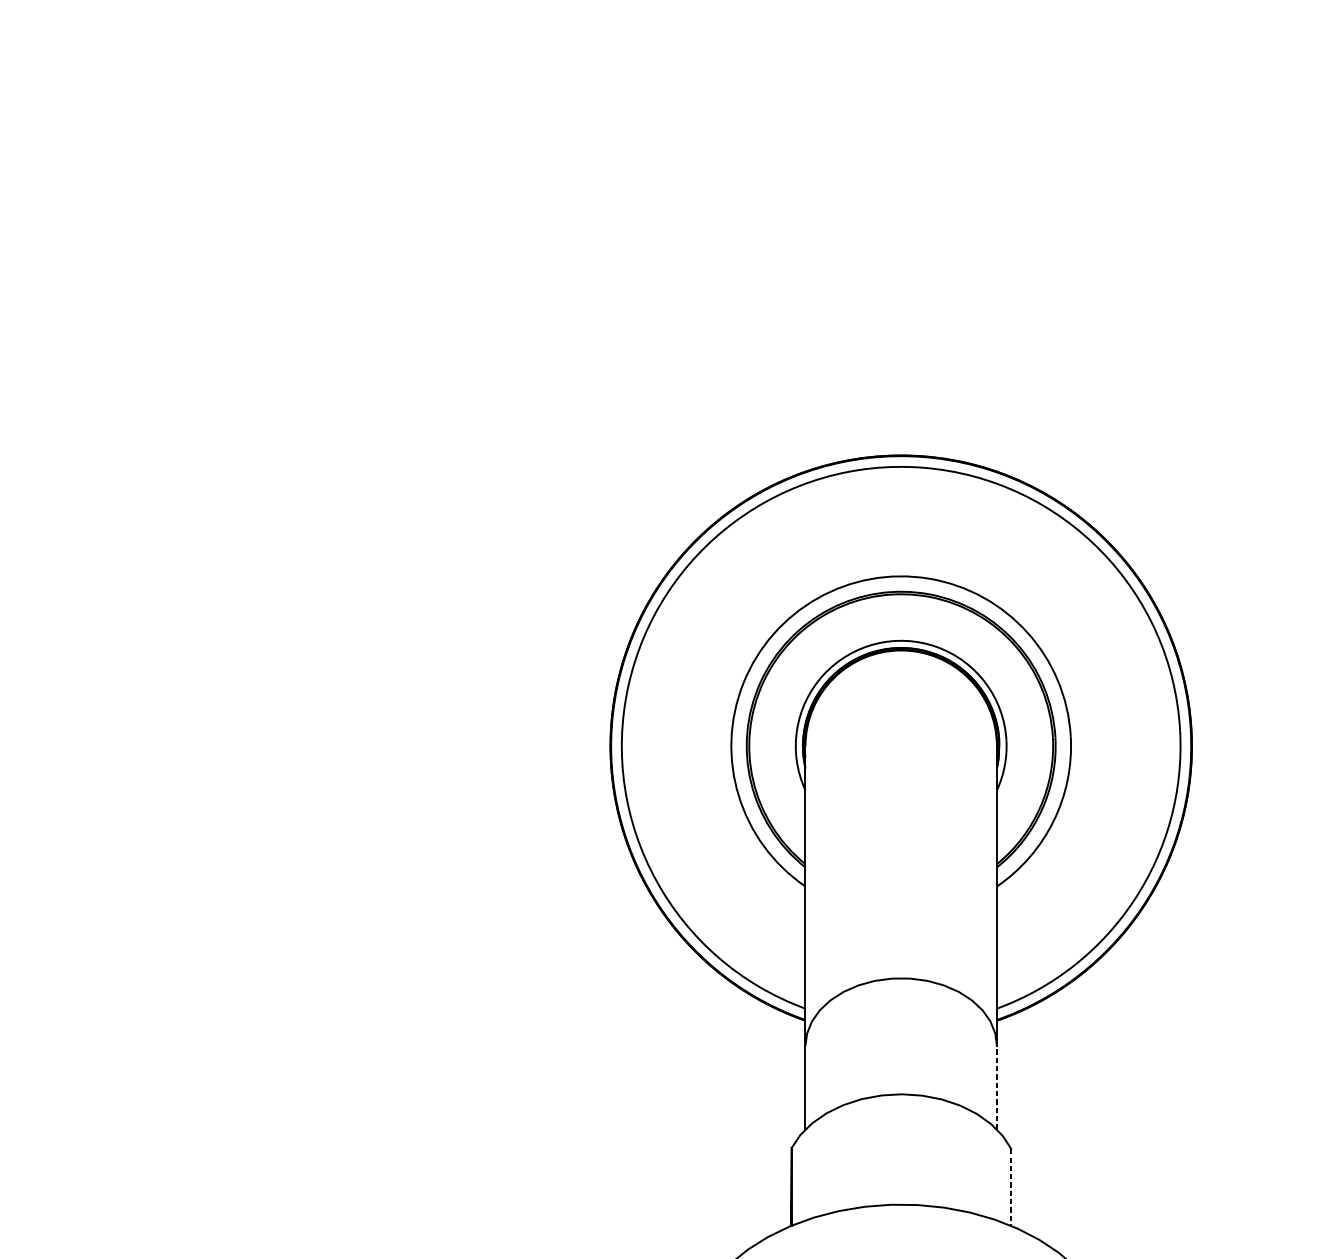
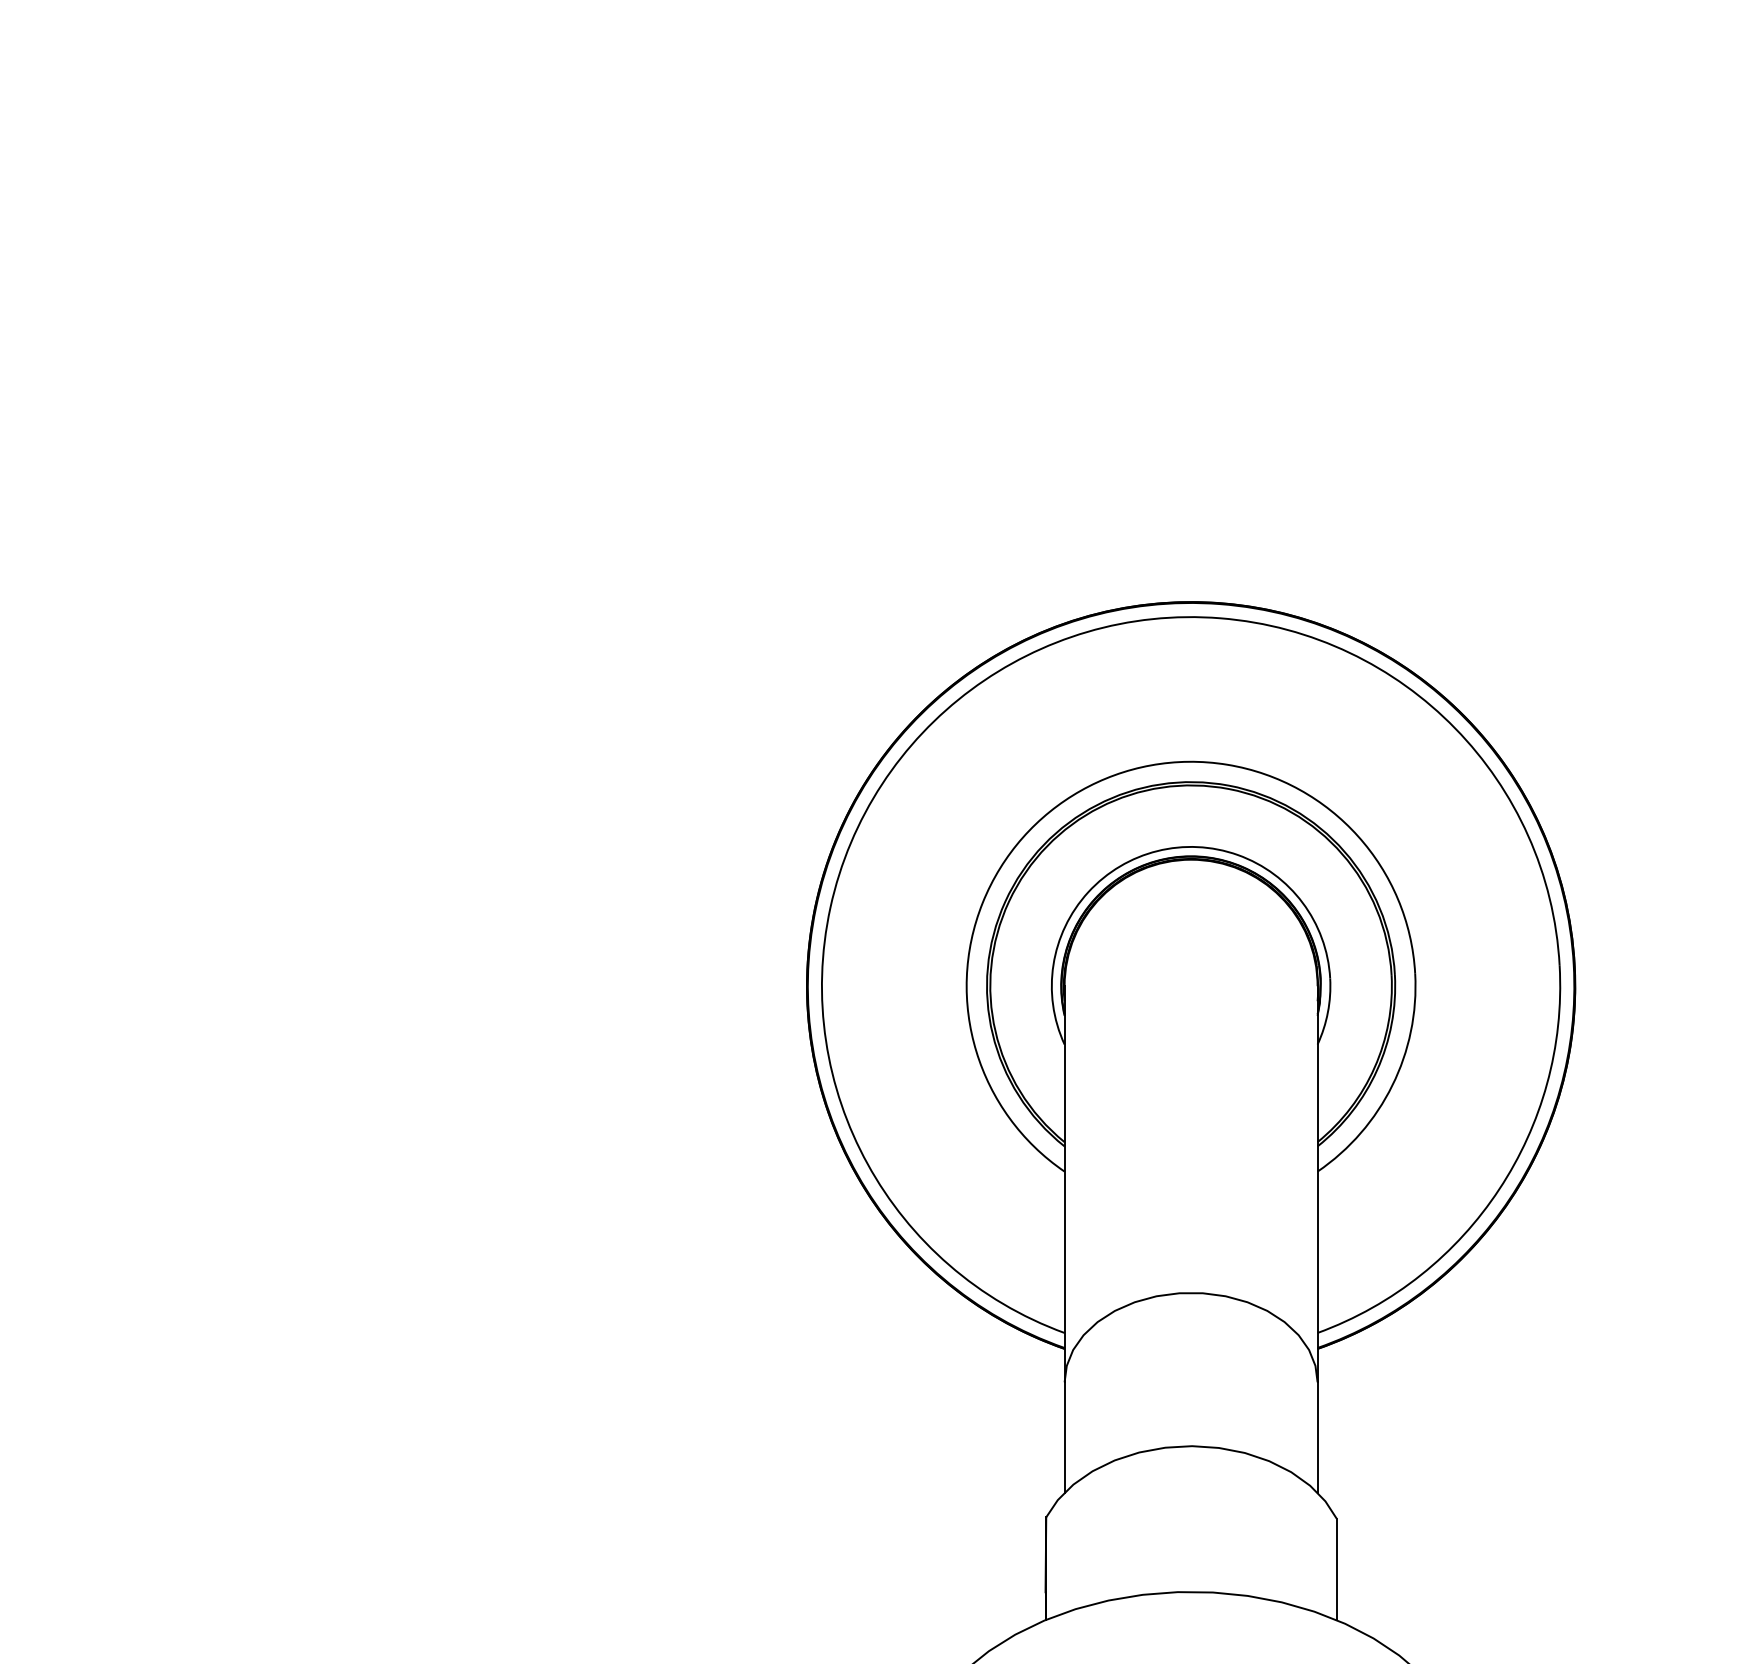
line: (996, 1086) -> (1317, 1436), dashed -> solid
line: (1011, 1187) -> (1336, 1569), dashed -> solid

